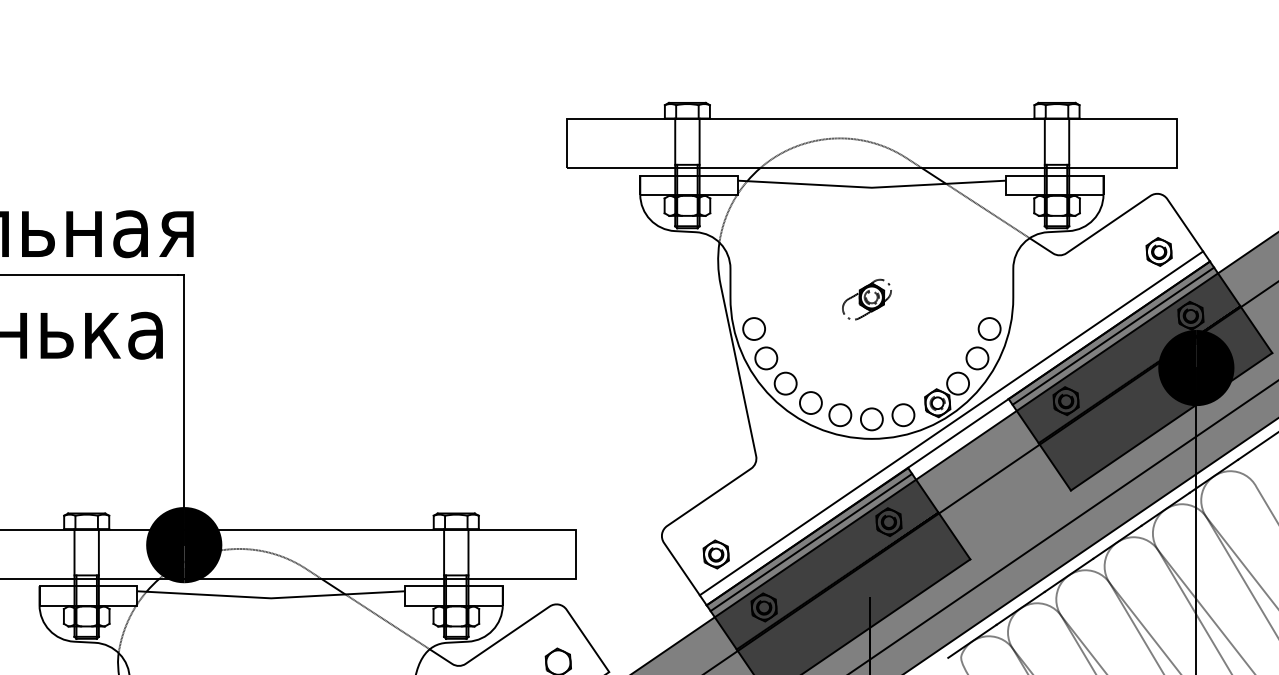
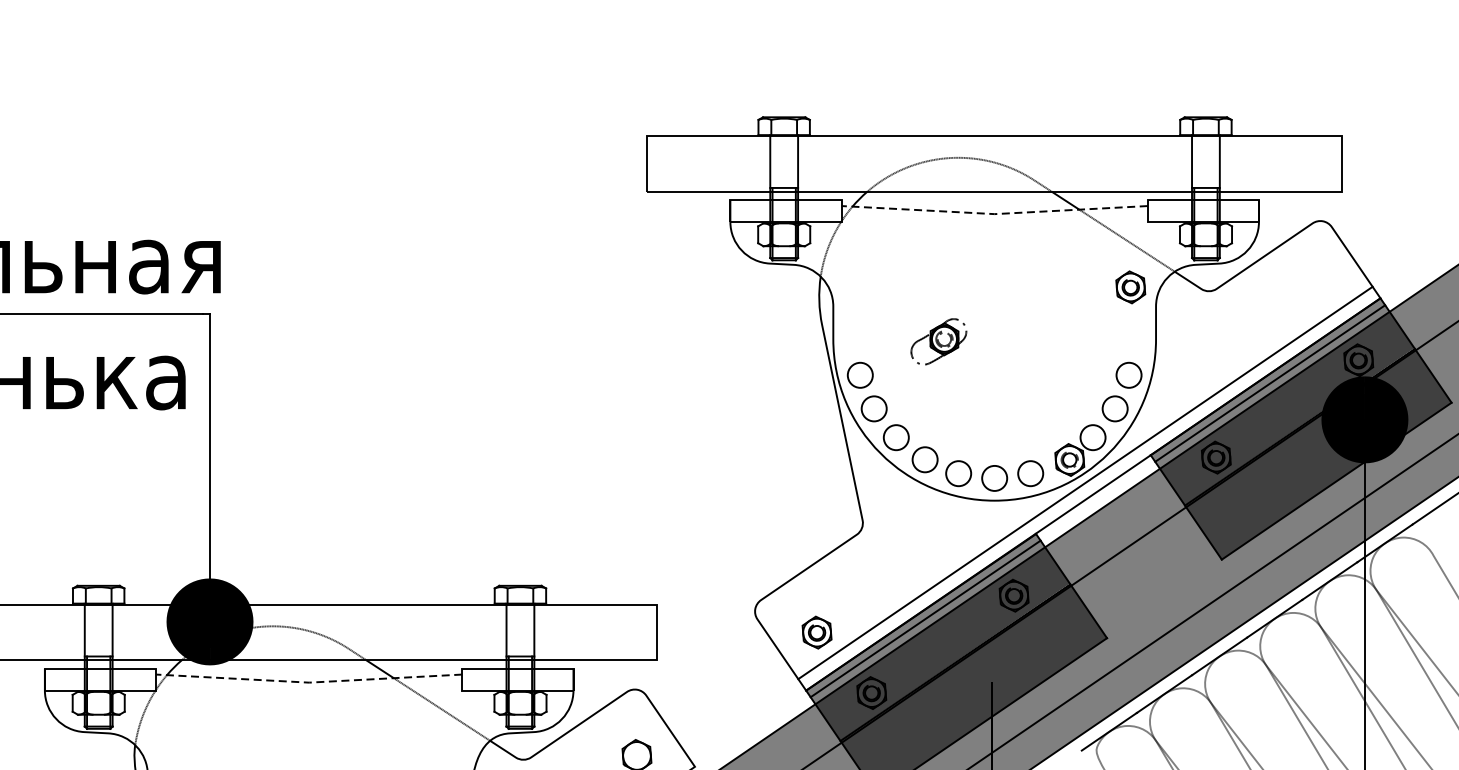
line: (871, 187) -> (994, 213), solid -> dashed
part: (1158, 251) -> (1130, 286), moved
part: (866, 299) -> (938, 341), moved
line: (271, 598) -> (309, 682), solid -> dashed

